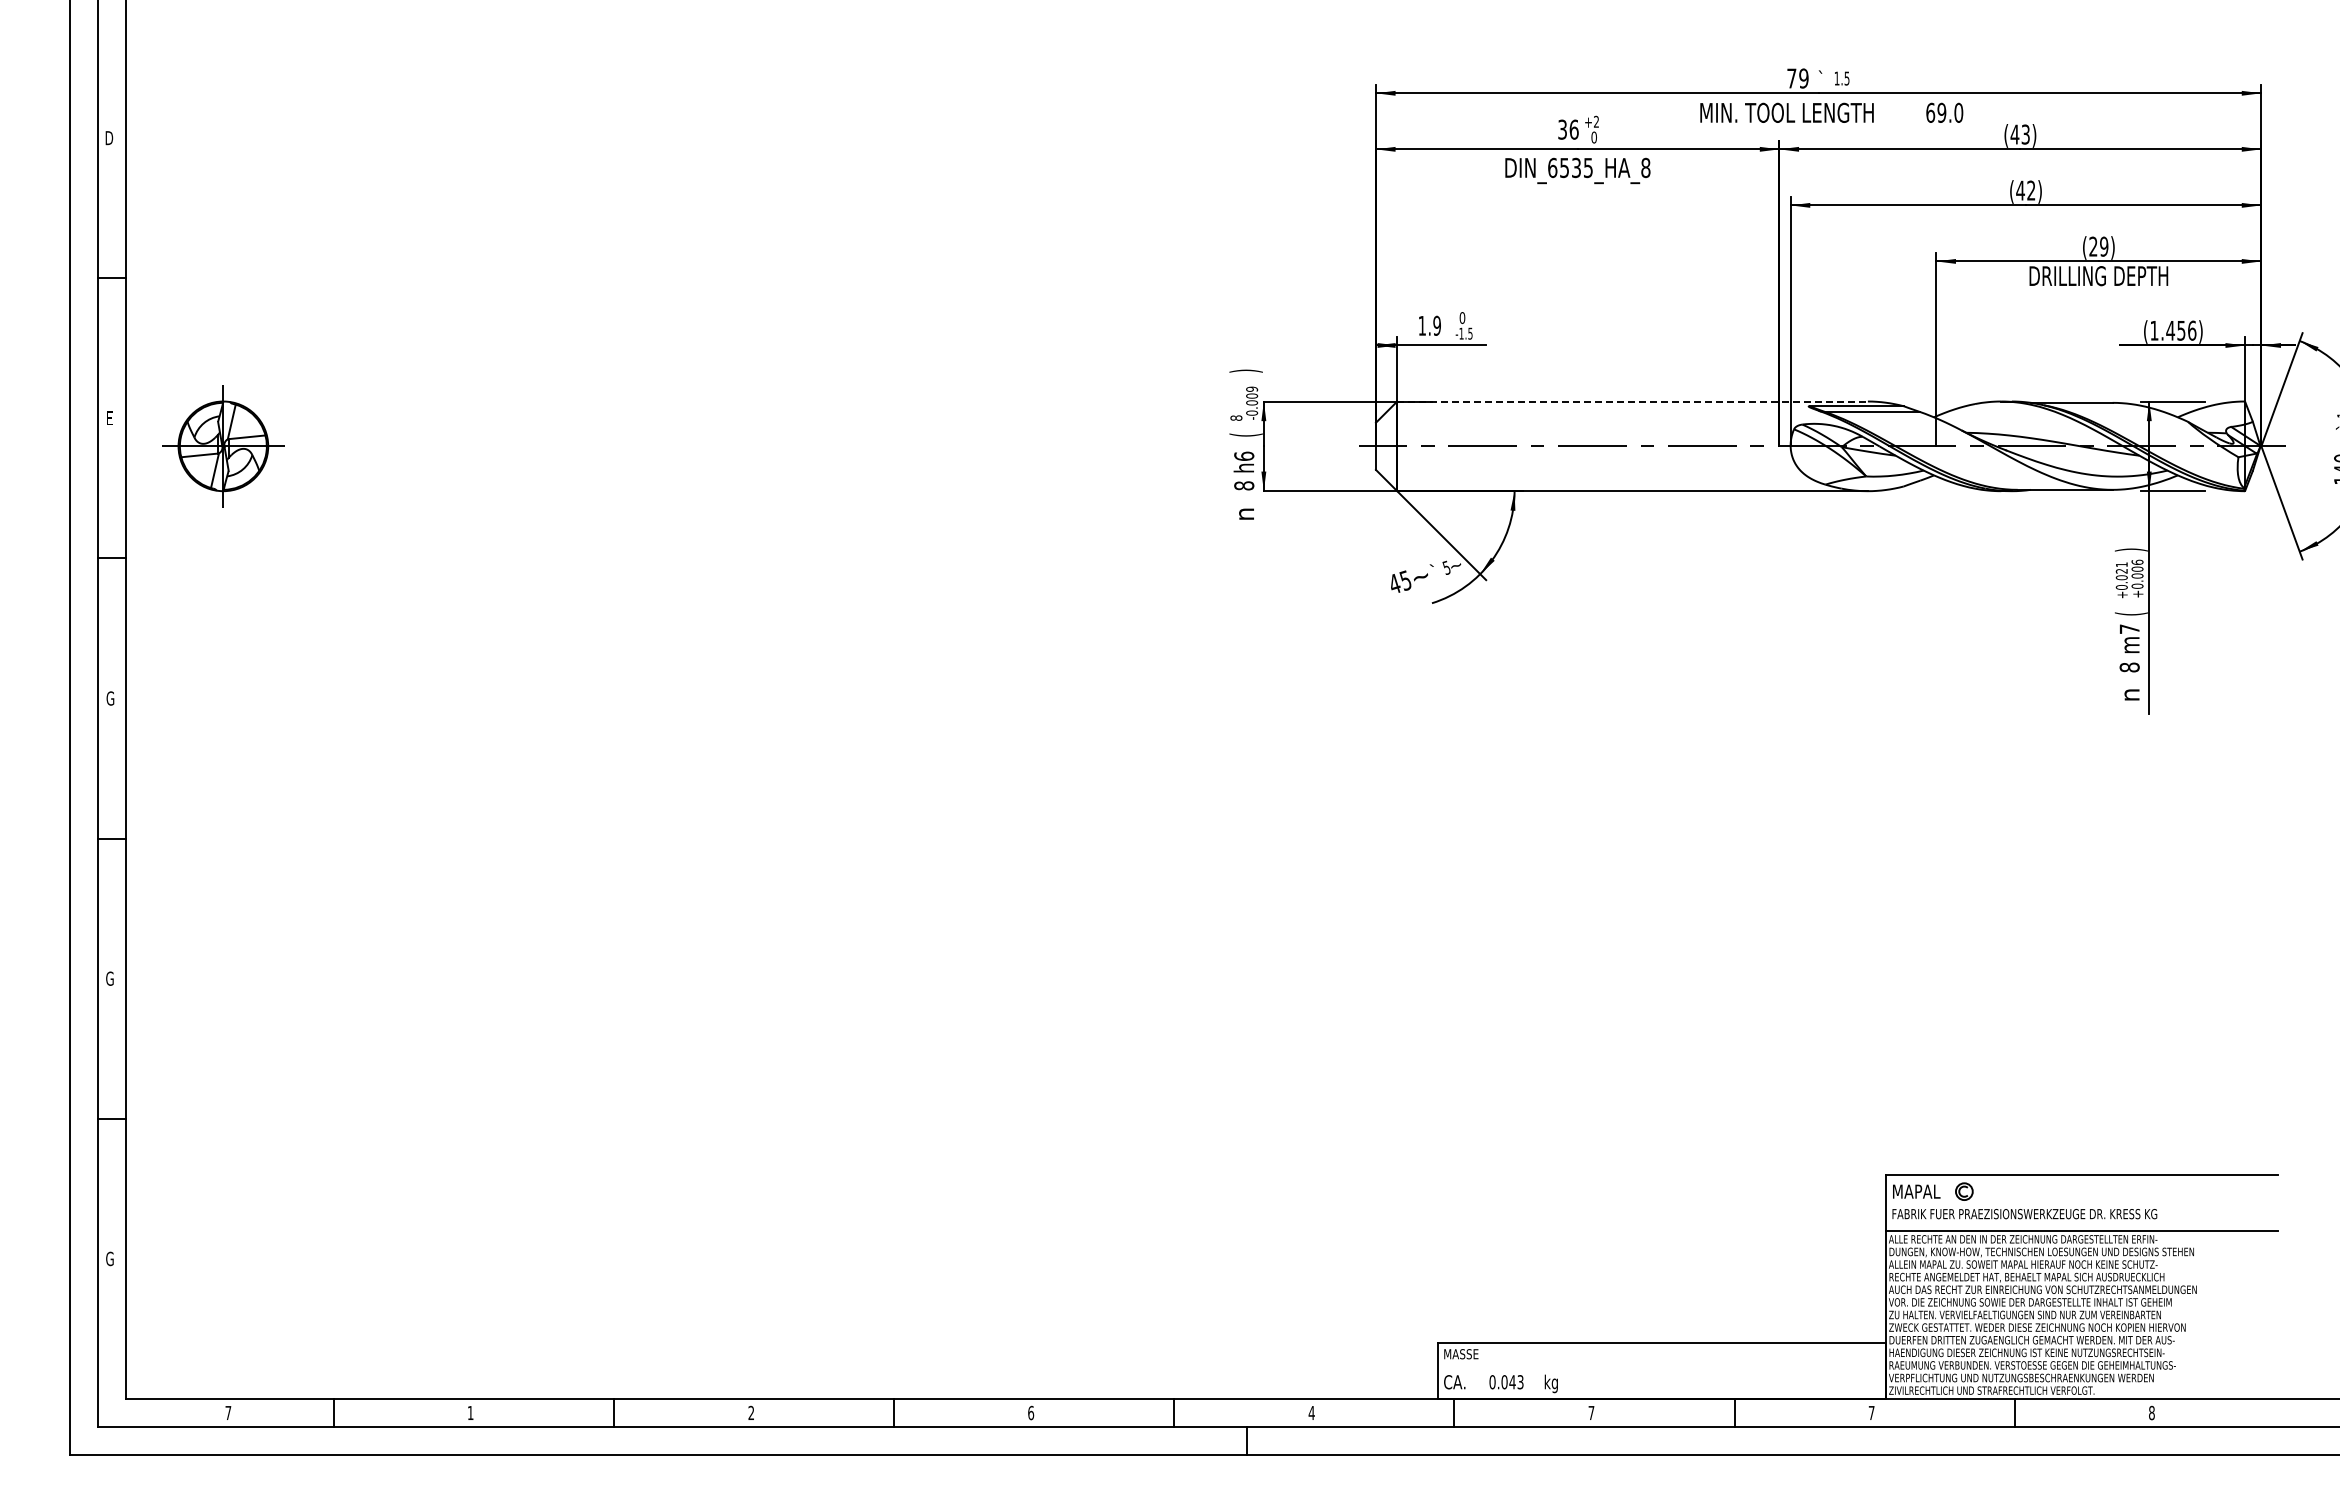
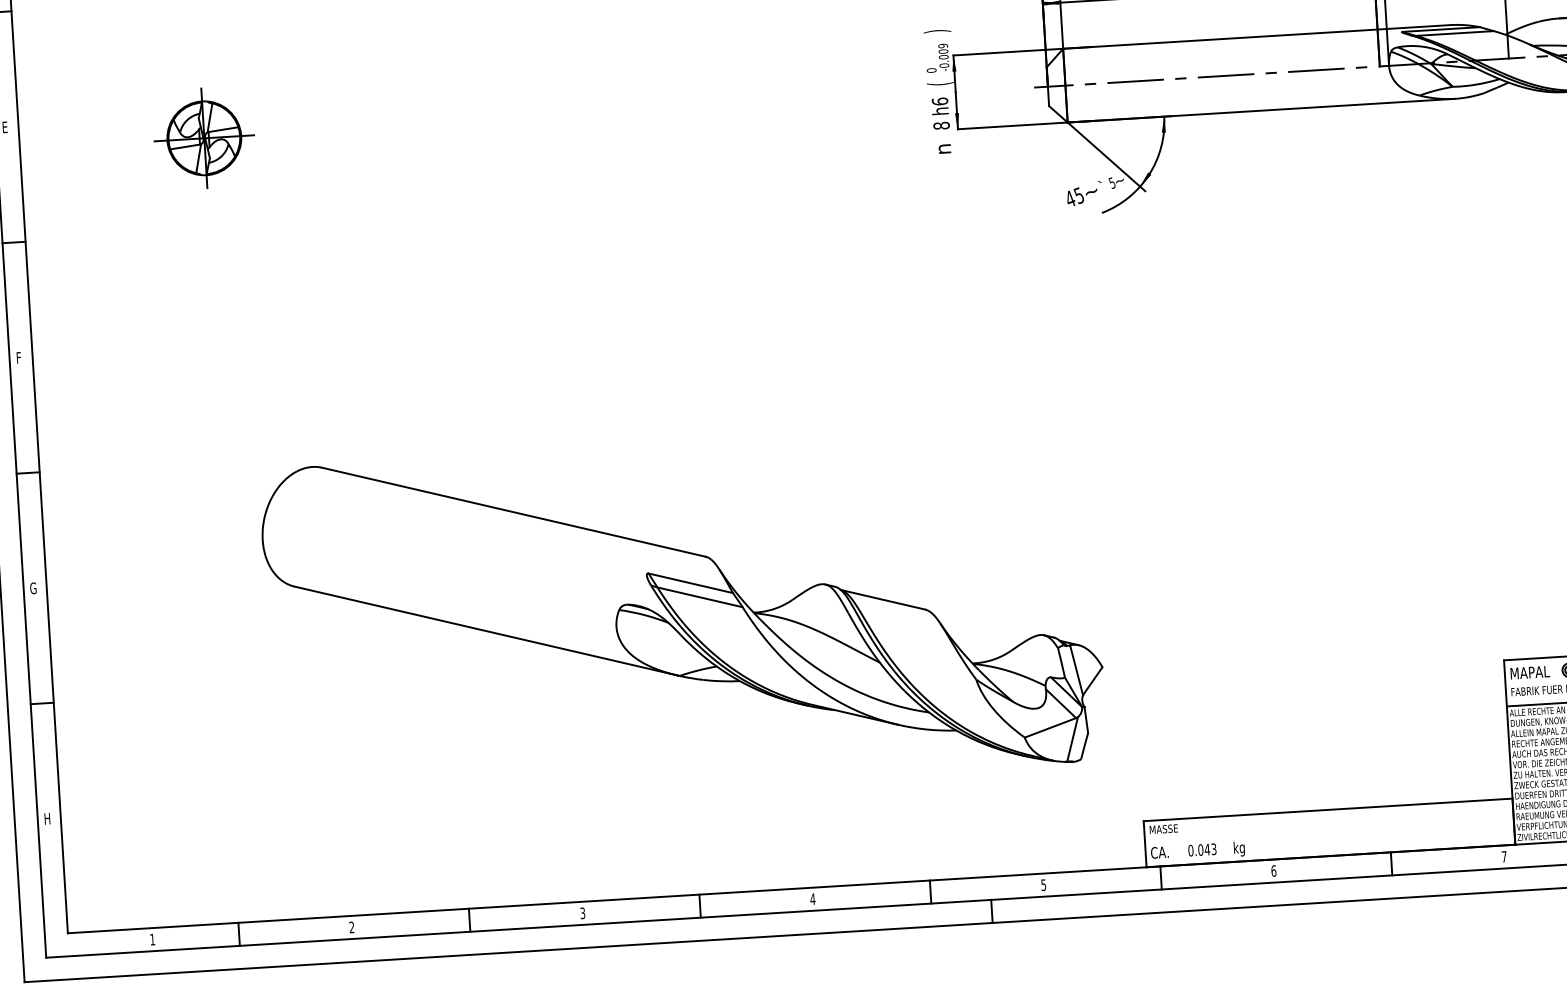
line: (1633, 401) -> (1257, 36), dashed -> solid
text: (1236, 417) -> (931, 70), 8 -> 0
part: (223, 446) -> (204, 138), moved
text: (110, 698) -> (19, 357), G -> F
part: (895, 1059) -> (683, 615), added
text: (109, 1258) -> (47, 818), G -> H
text: (228, 1412) -> (152, 939), 7 -> 1
text: (470, 1412) -> (351, 927), 1 -> 2
text: (1030, 1412) -> (812, 898), 6 -> 4
text: (1591, 1412) -> (1273, 870), 7 -> 6
text: (751, 1413) -> (582, 913), 2 -> 3
text: (1311, 1413) -> (1043, 885), 4 -> 5

